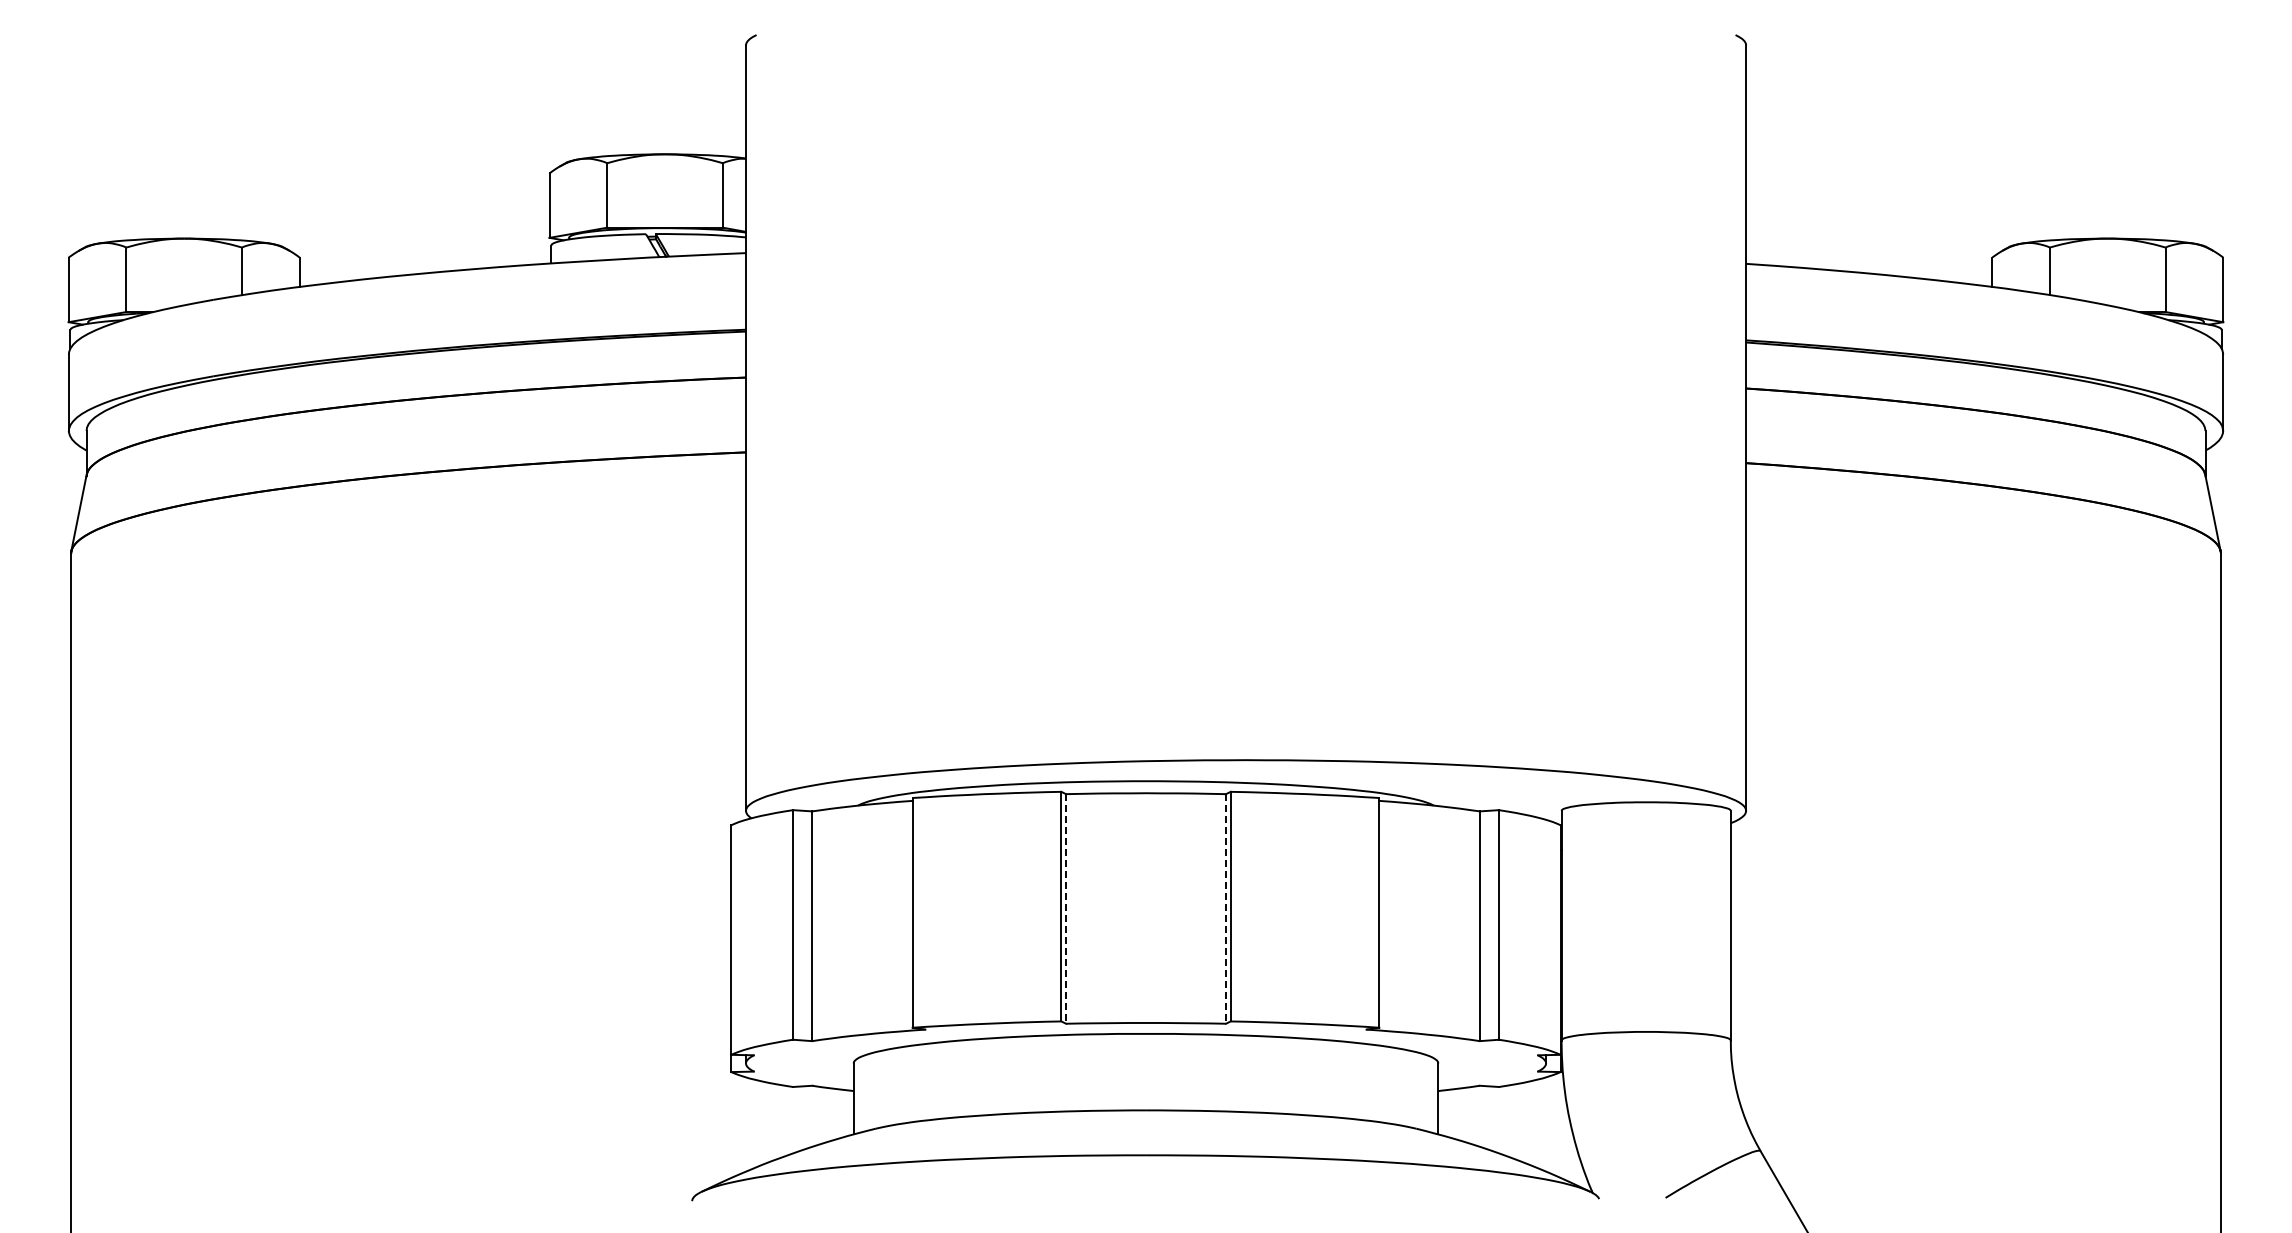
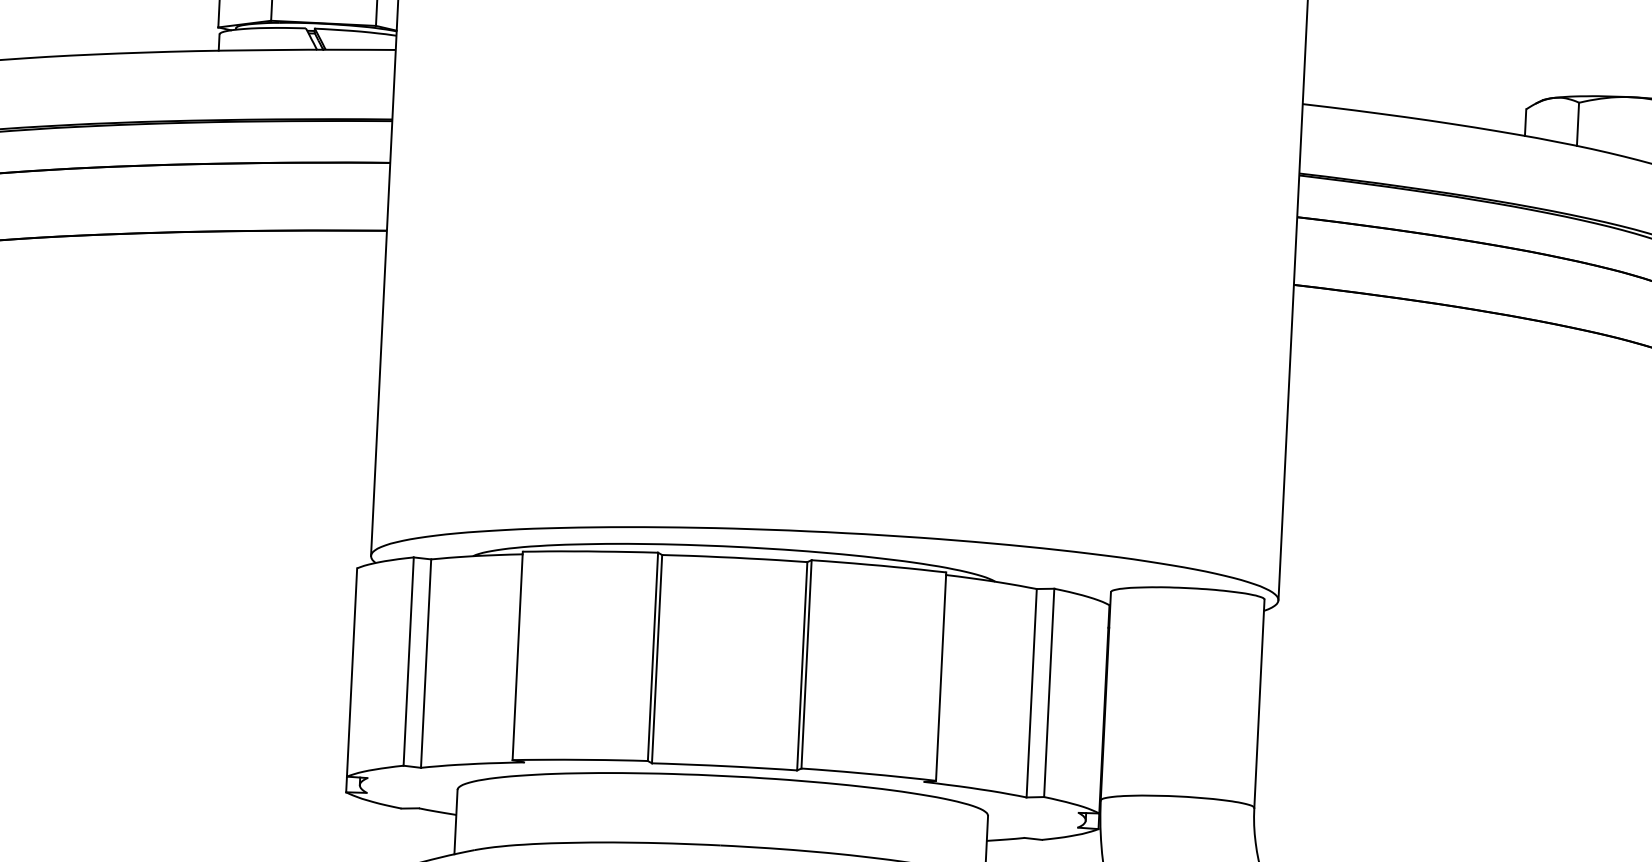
line: (1066, 908) -> (657, 658), dashed -> solid
line: (1226, 908) -> (802, 665), dashed -> solid

